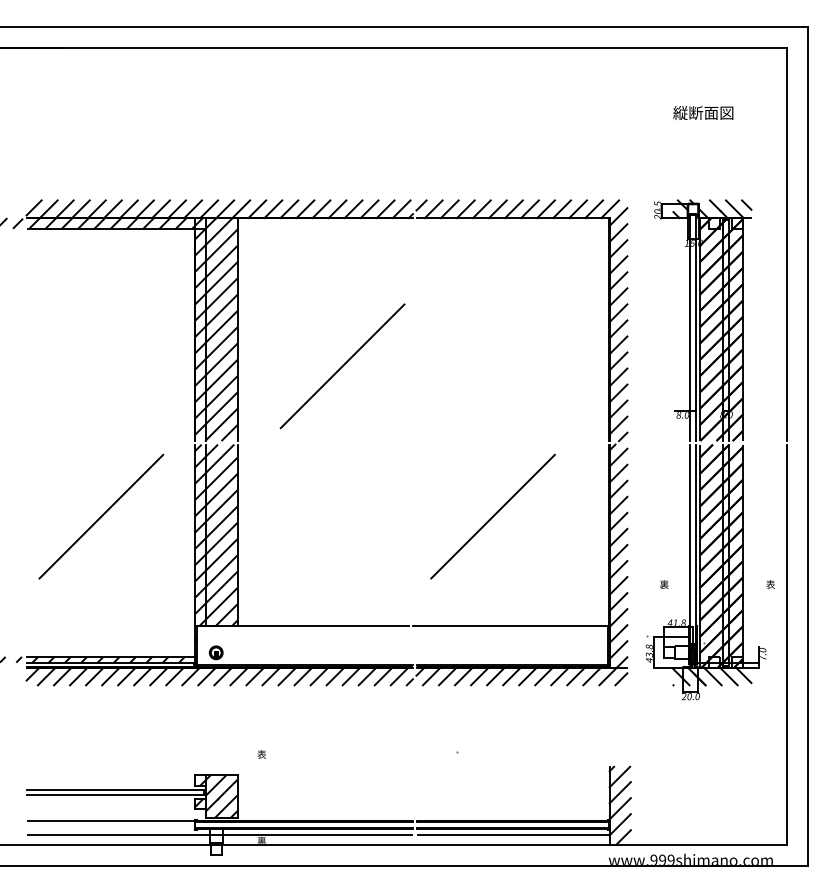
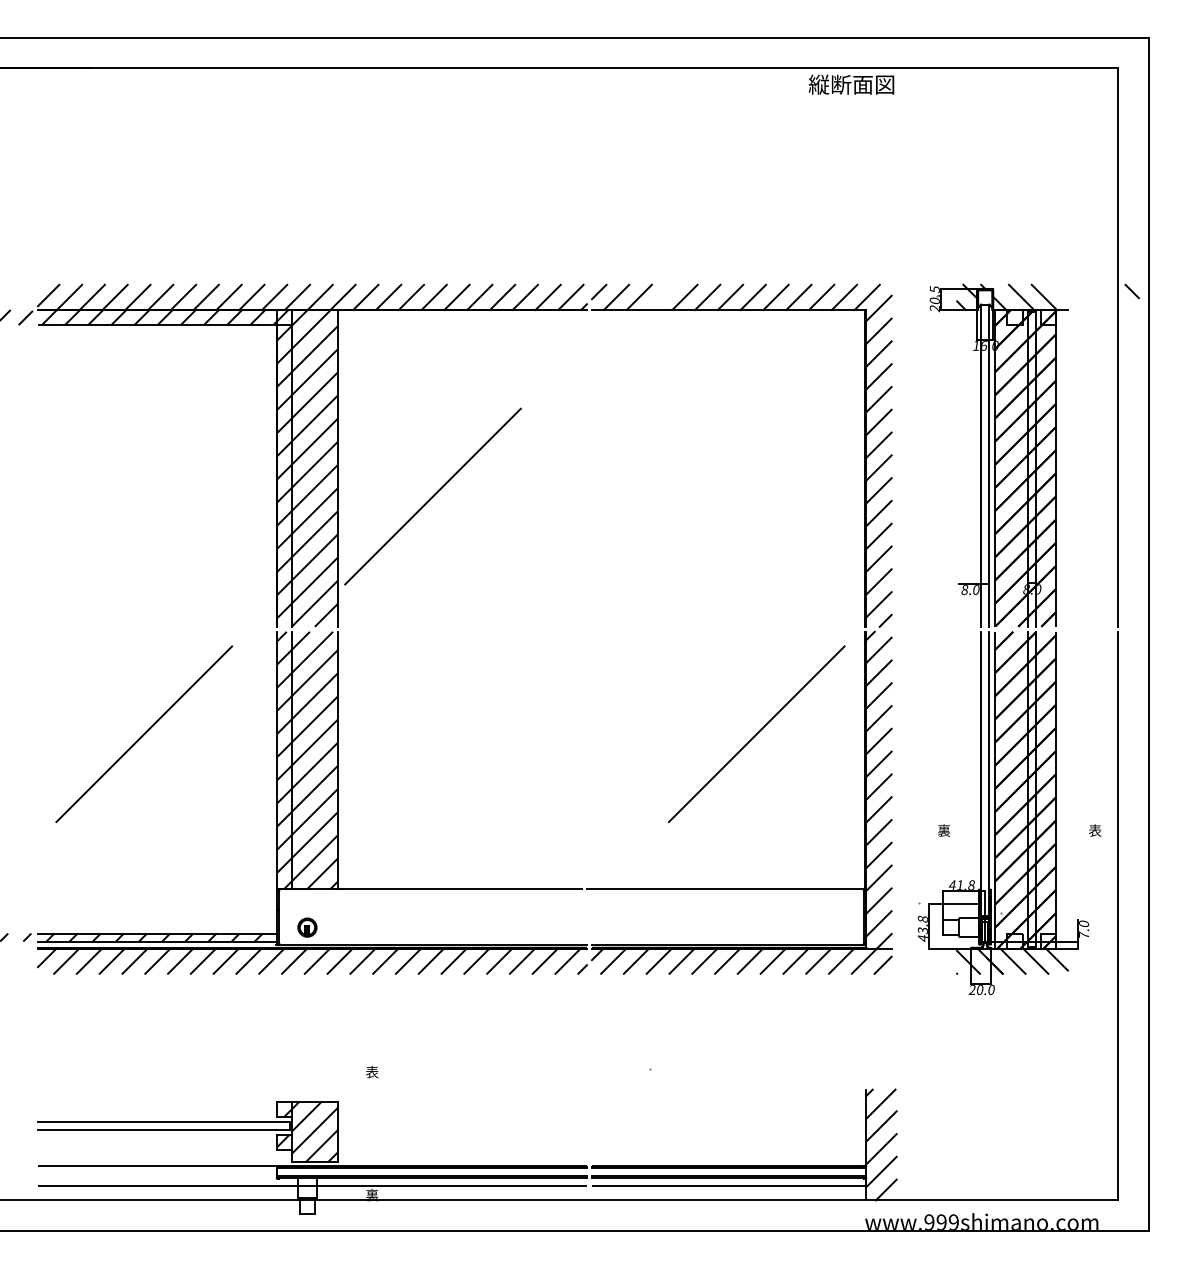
text: (703, 112) -> (851, 84), moved
line: (746, 205) -> (1131, 291), moved
line: (465, 209) -> (661, 297), removed
line: (342, 366) -> (432, 496), moved
line: (492, 516) -> (756, 733), moved

